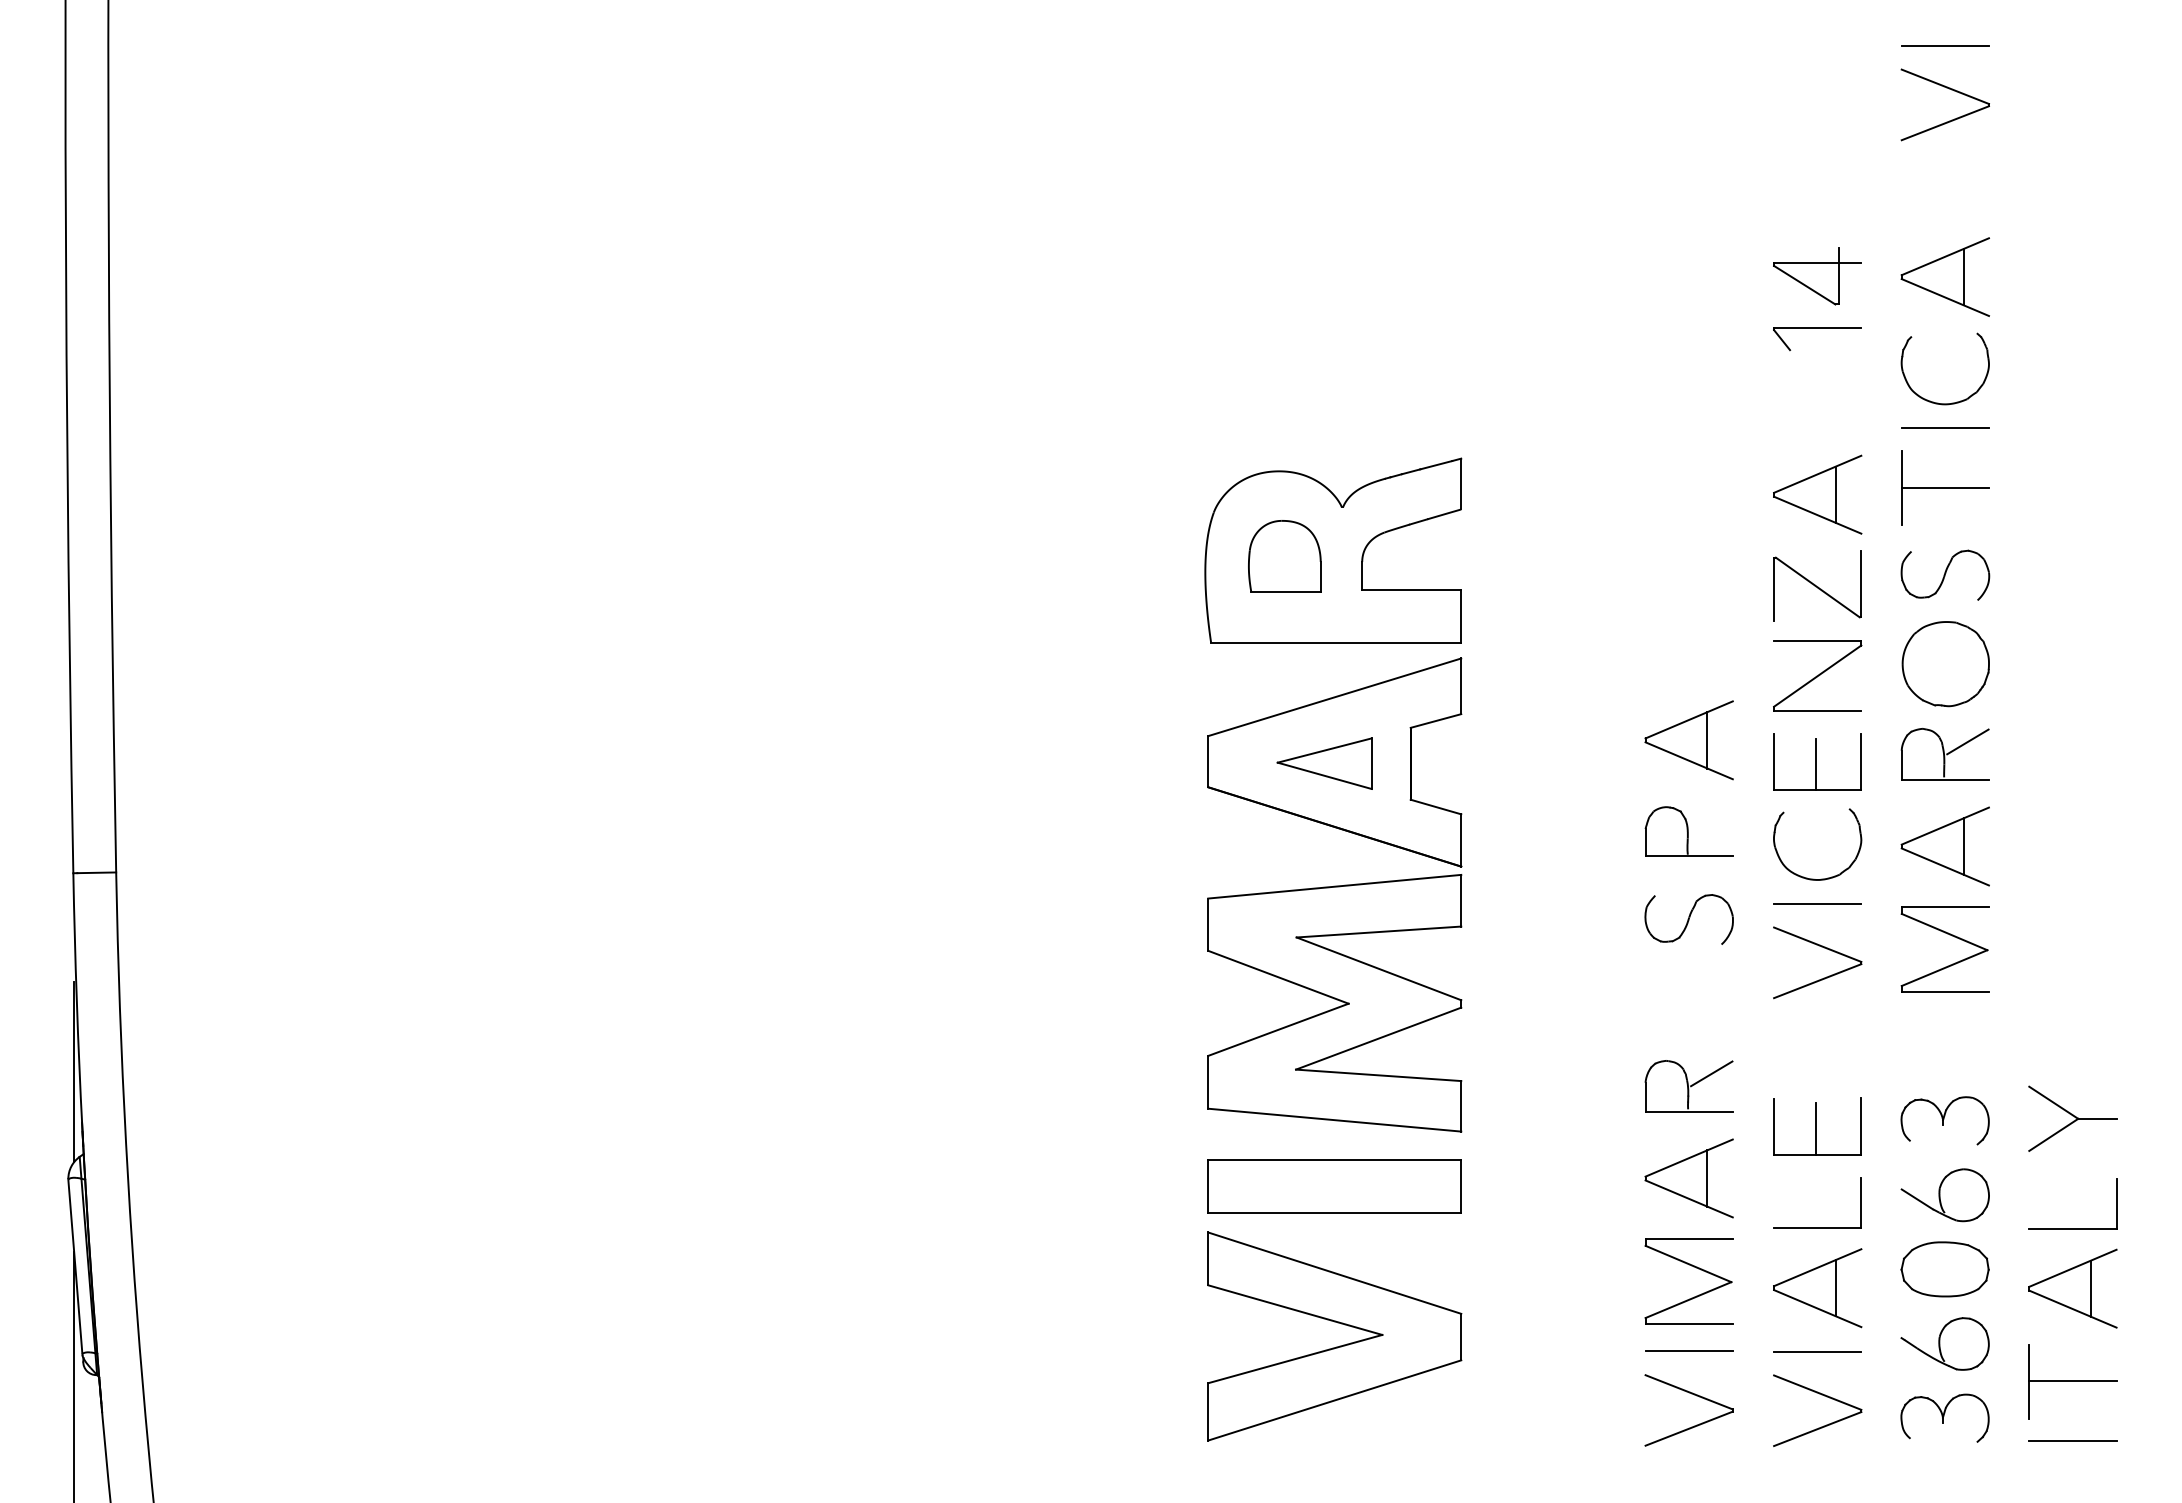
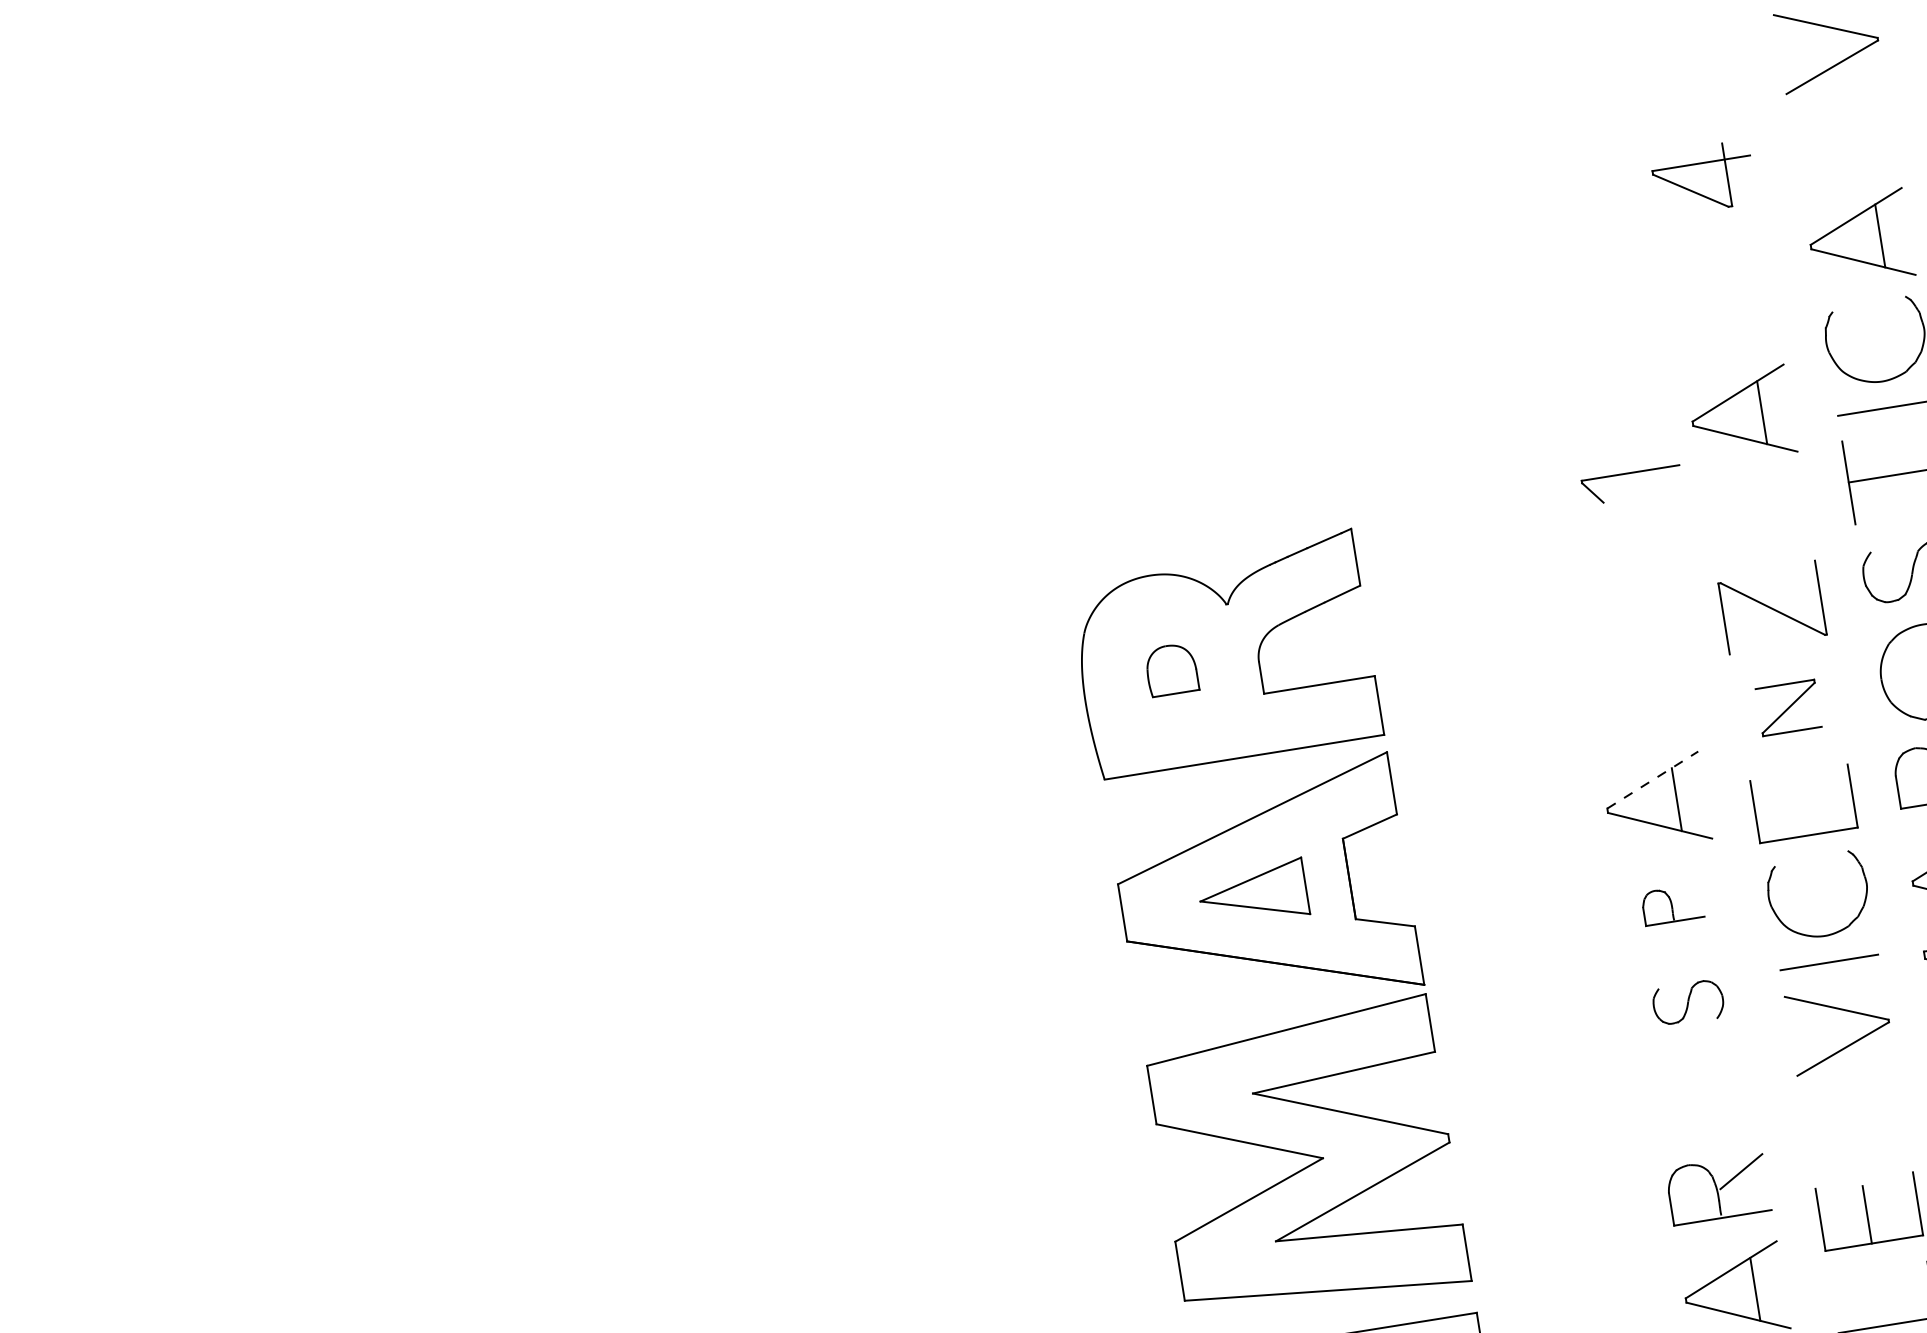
part: (1817, 276) -> (1703, 178), moved
part: (1817, 328) -> (1630, 473), moved
part: (1817, 494) -> (1741, 415), moved
part: (1284, 556) -> (1171, 669), size x0.6
part: (1817, 675) -> (1788, 707), size x0.6
line: (1689, 719) -> (1653, 779), solid -> dashed
line: (1815, 764) -> (1801, 807), removed
part: (1688, 831) -> (1671, 904), size x0.6
part: (1688, 919) -> (1687, 1003), size x0.7

